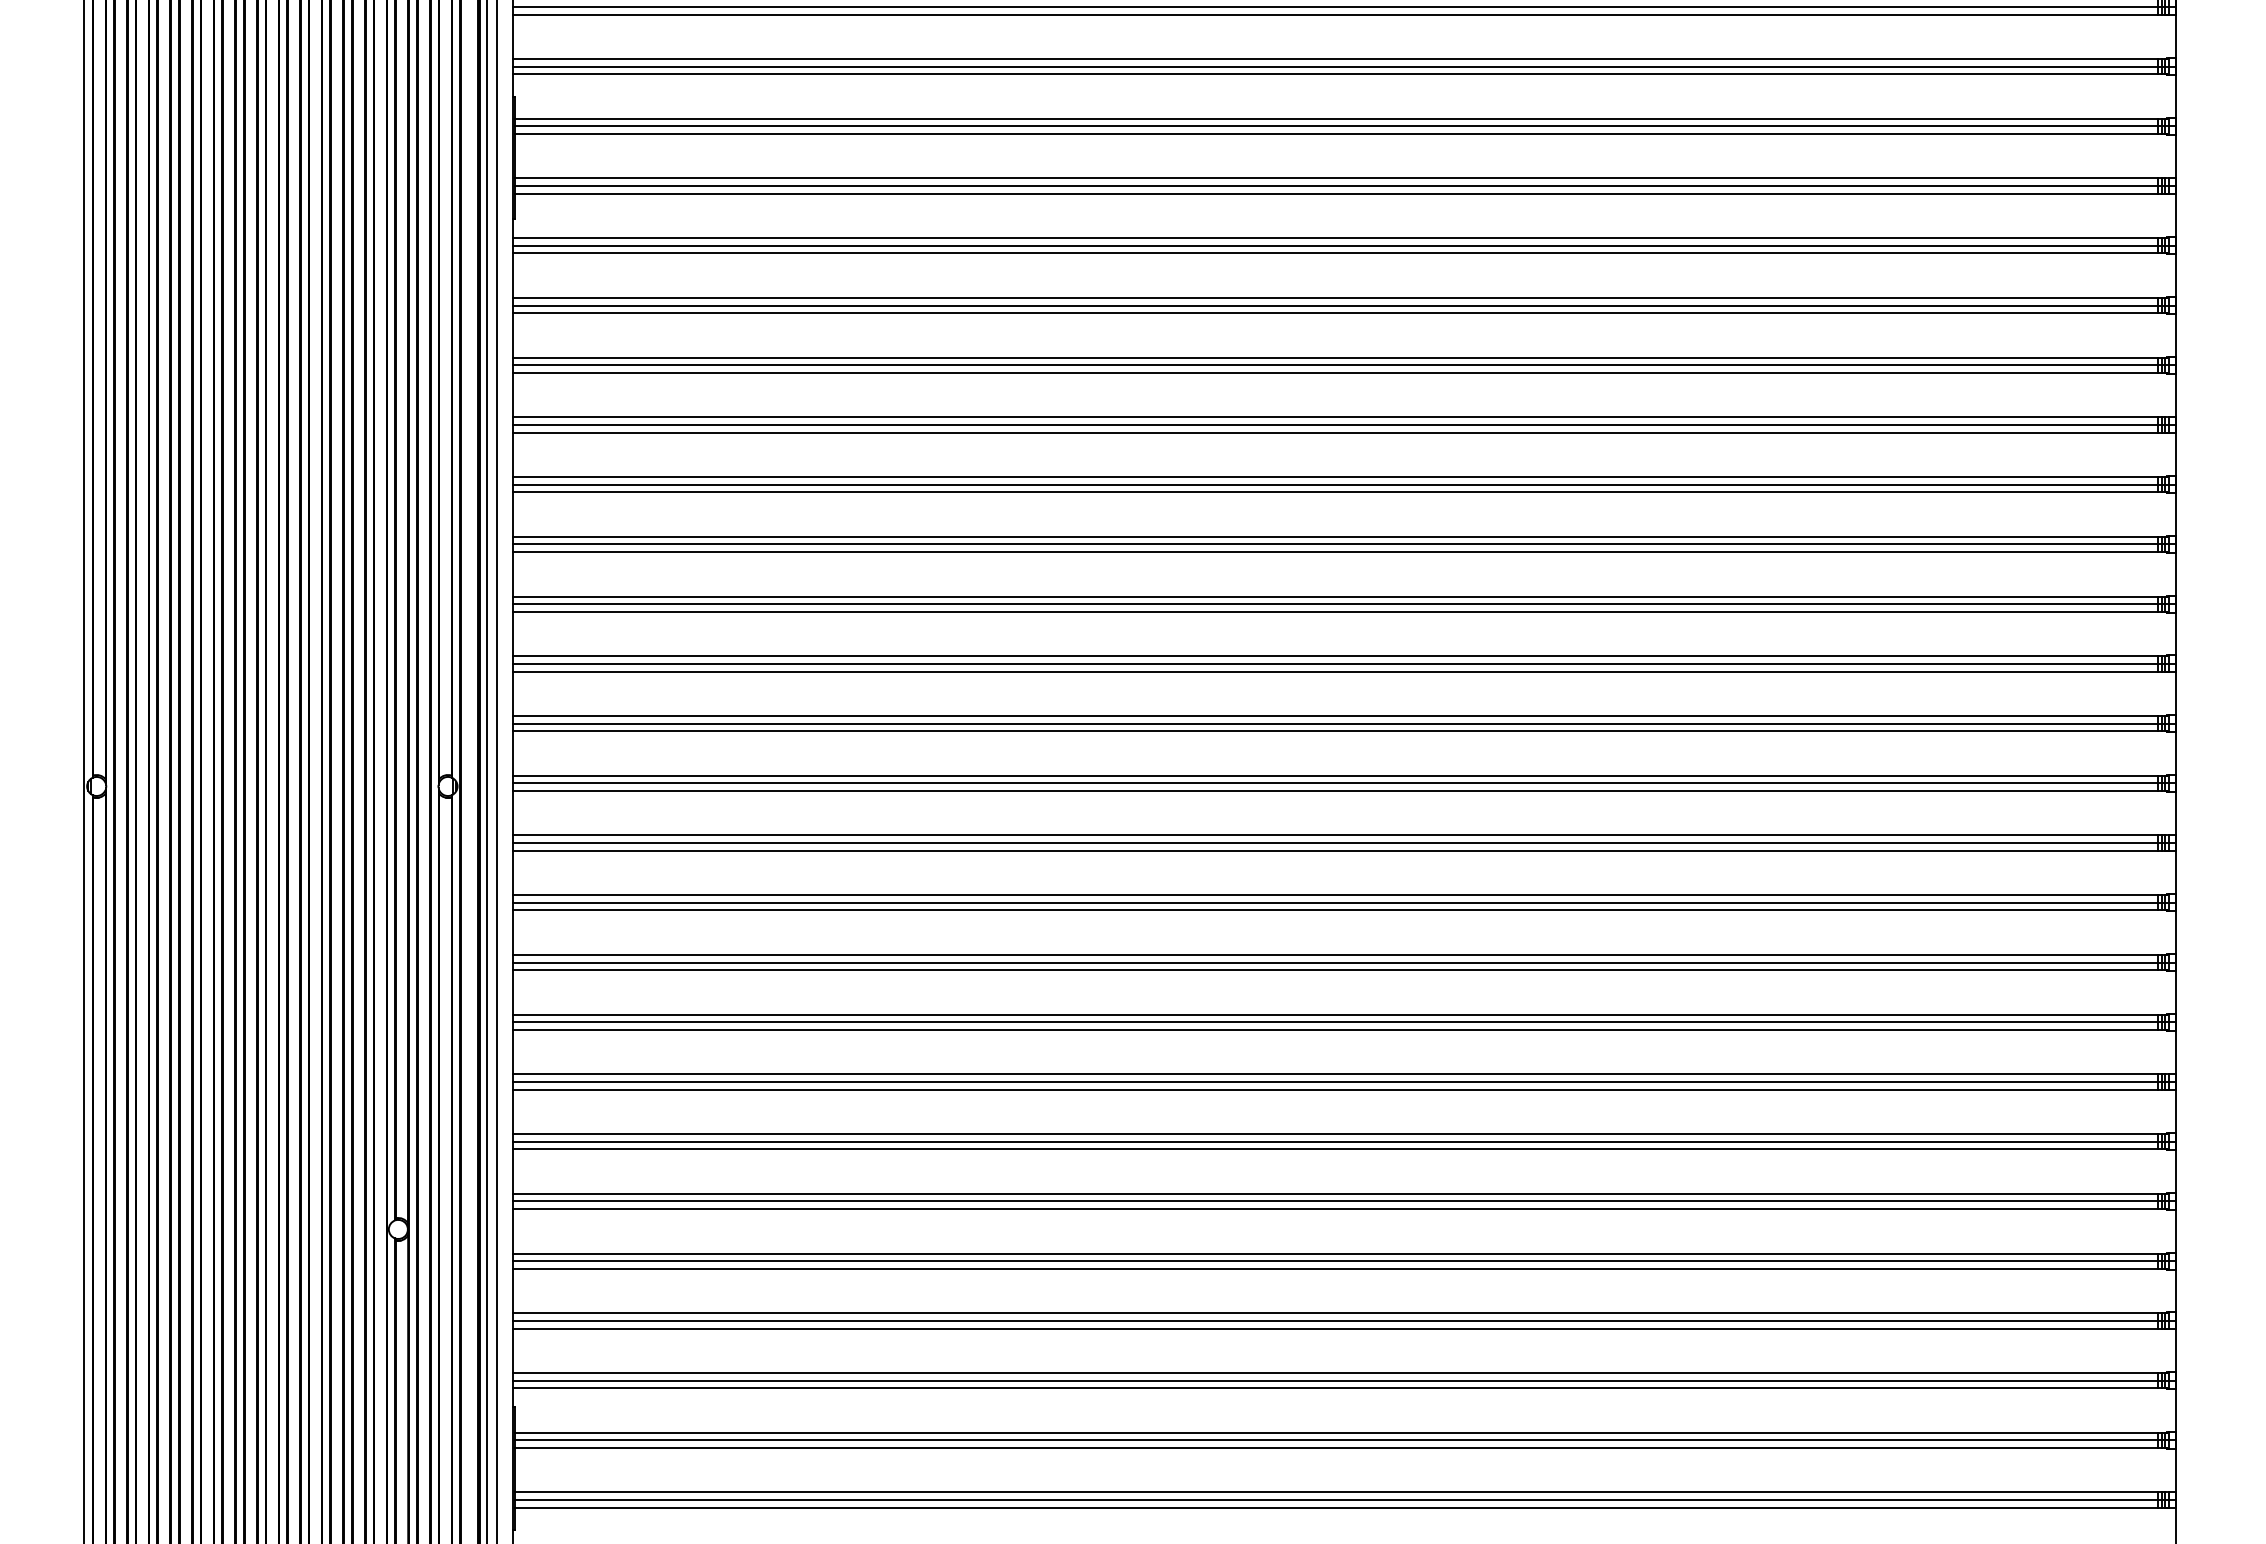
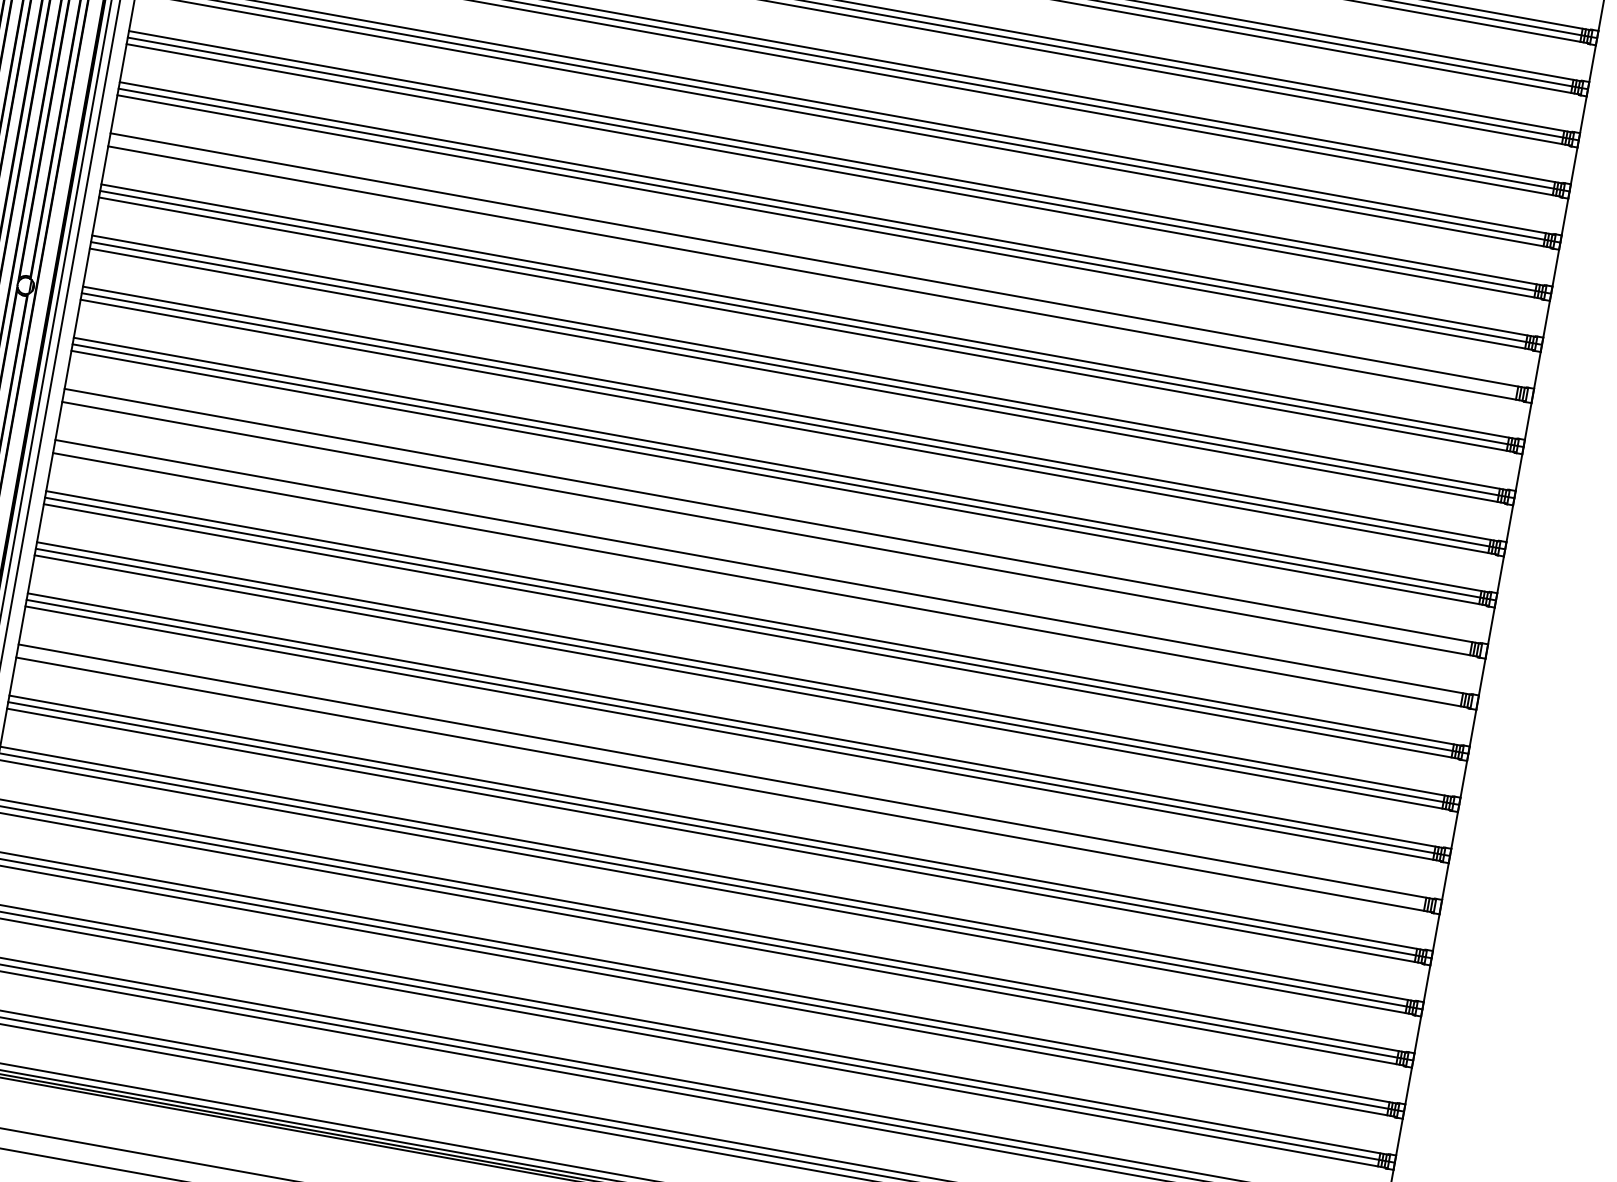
line: (1344, 604) -> (821, 268), removed
line: (1344, 902) -> (775, 523), removed
line: (1344, 962) -> (765, 574), removed
line: (1344, 1201) -> (729, 779), removed

